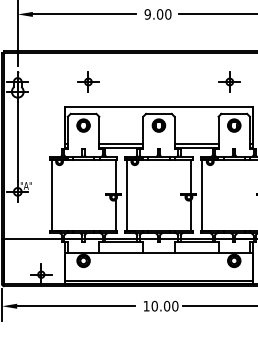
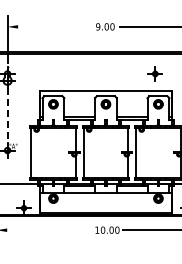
line: (85, 13) -> (54, 26), removed
part: (87, 81) -> (56, 73), removed
line: (17, 141) -> (7, 115), solid -> dashed
line: (76, 306) -> (48, 230), removed

